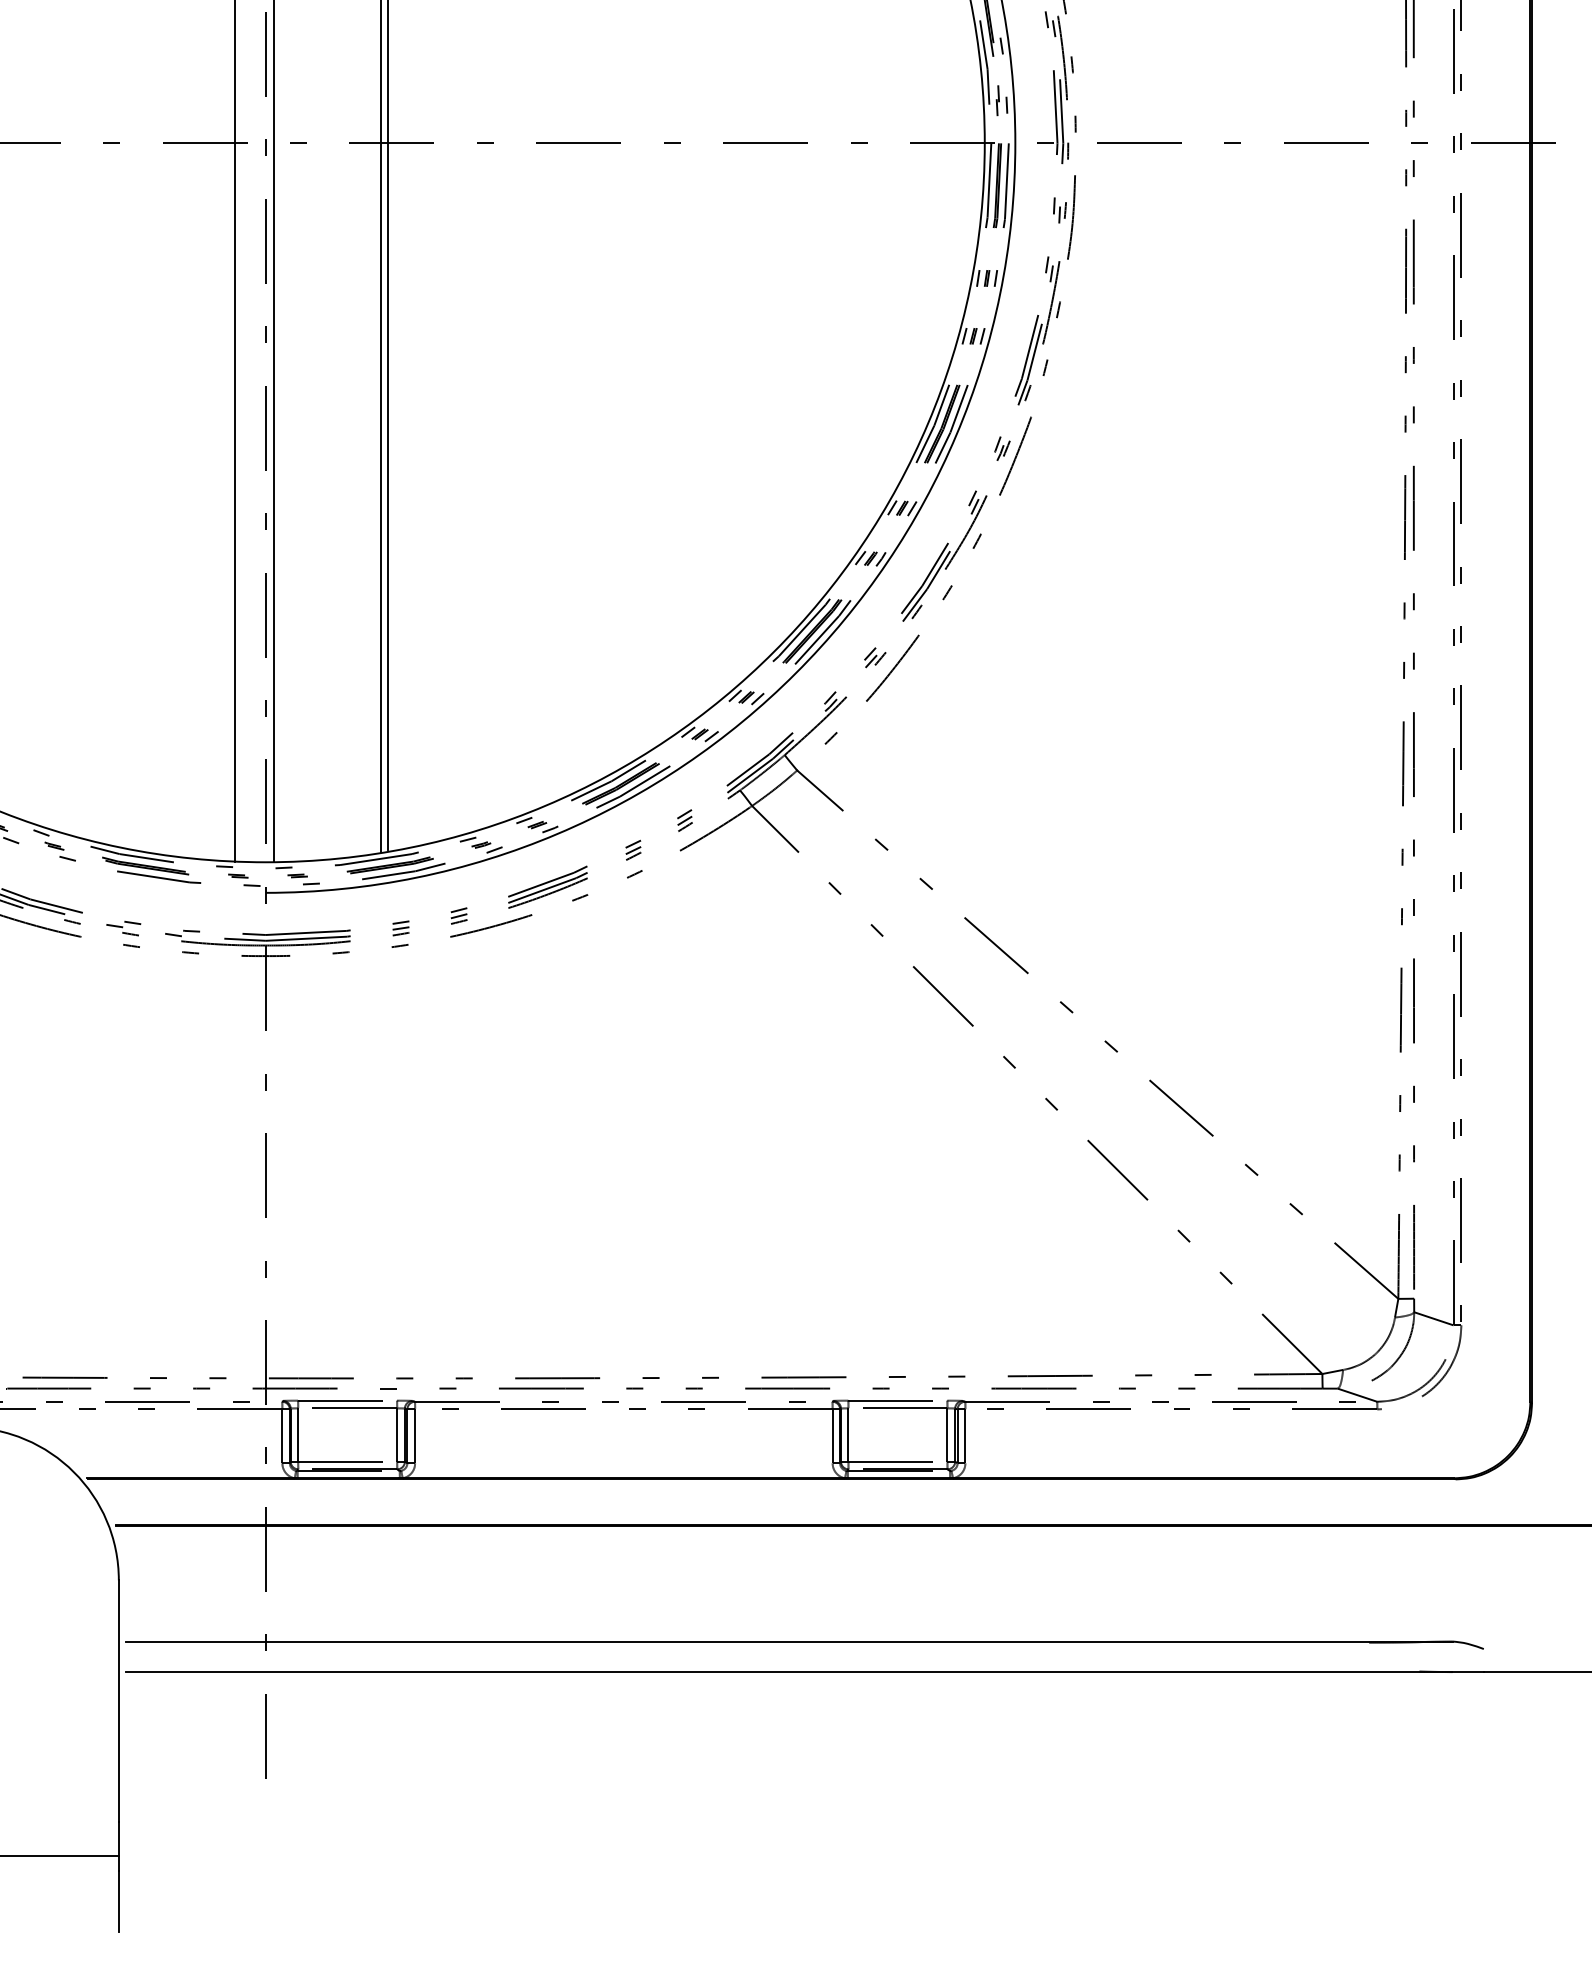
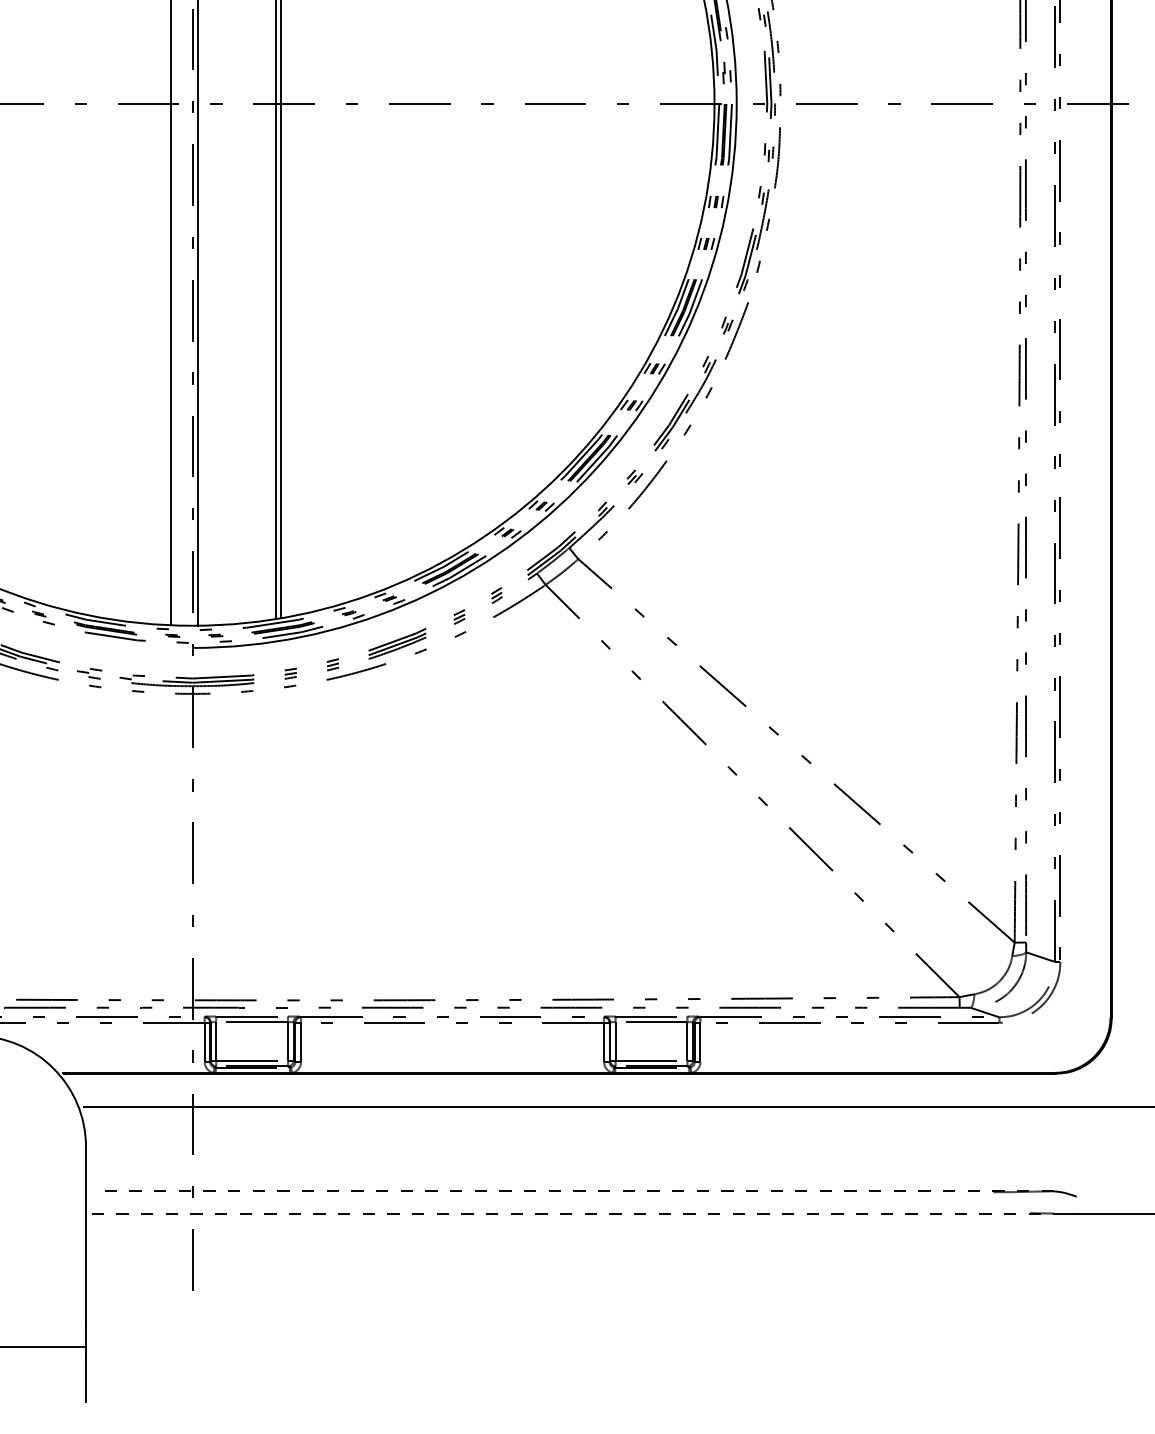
line: (789, 1641) -> (572, 1191), solid -> dashed
line: (789, 1672) -> (572, 1213), solid -> dashed

